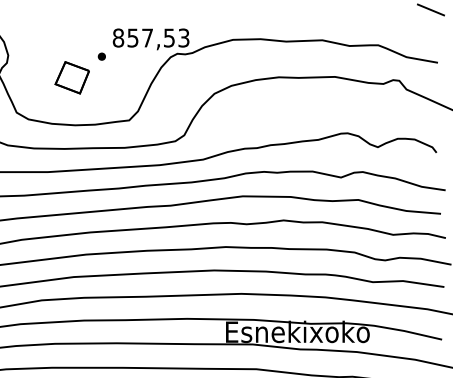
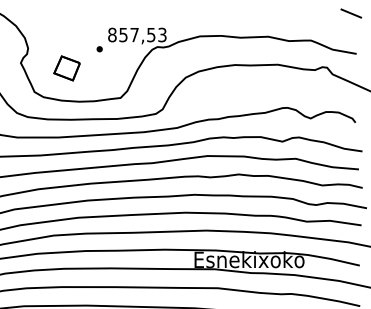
part: (71, 77) -> (66, 68), moved

